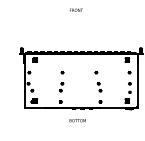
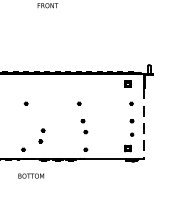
line: (137, 85) -> (143, 123), solid -> dashed
part: (61, 87) -> (41, 136), moved
text: (77, 120) -> (30, 175), moved

